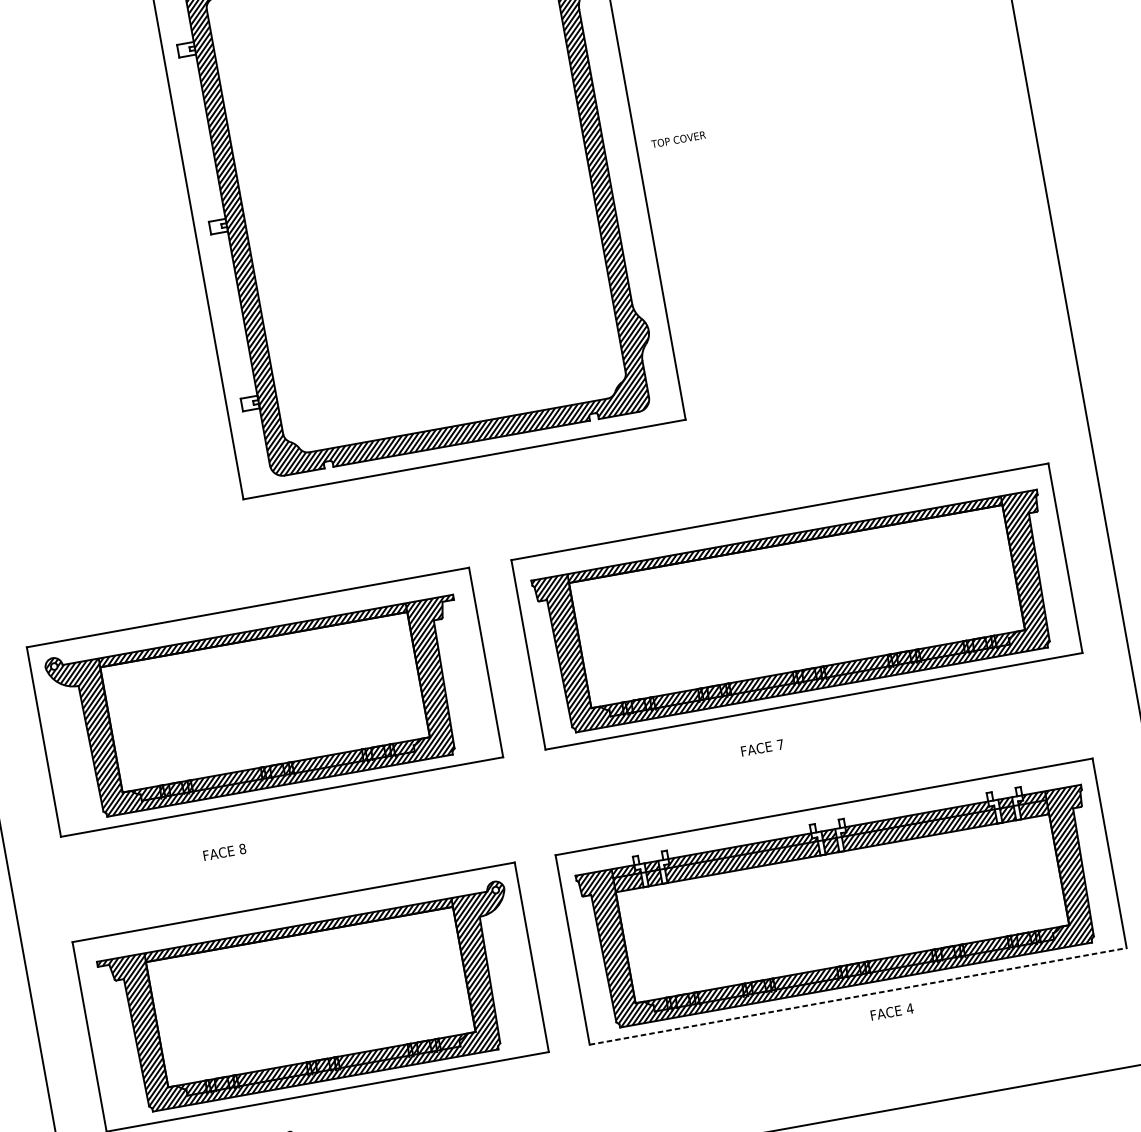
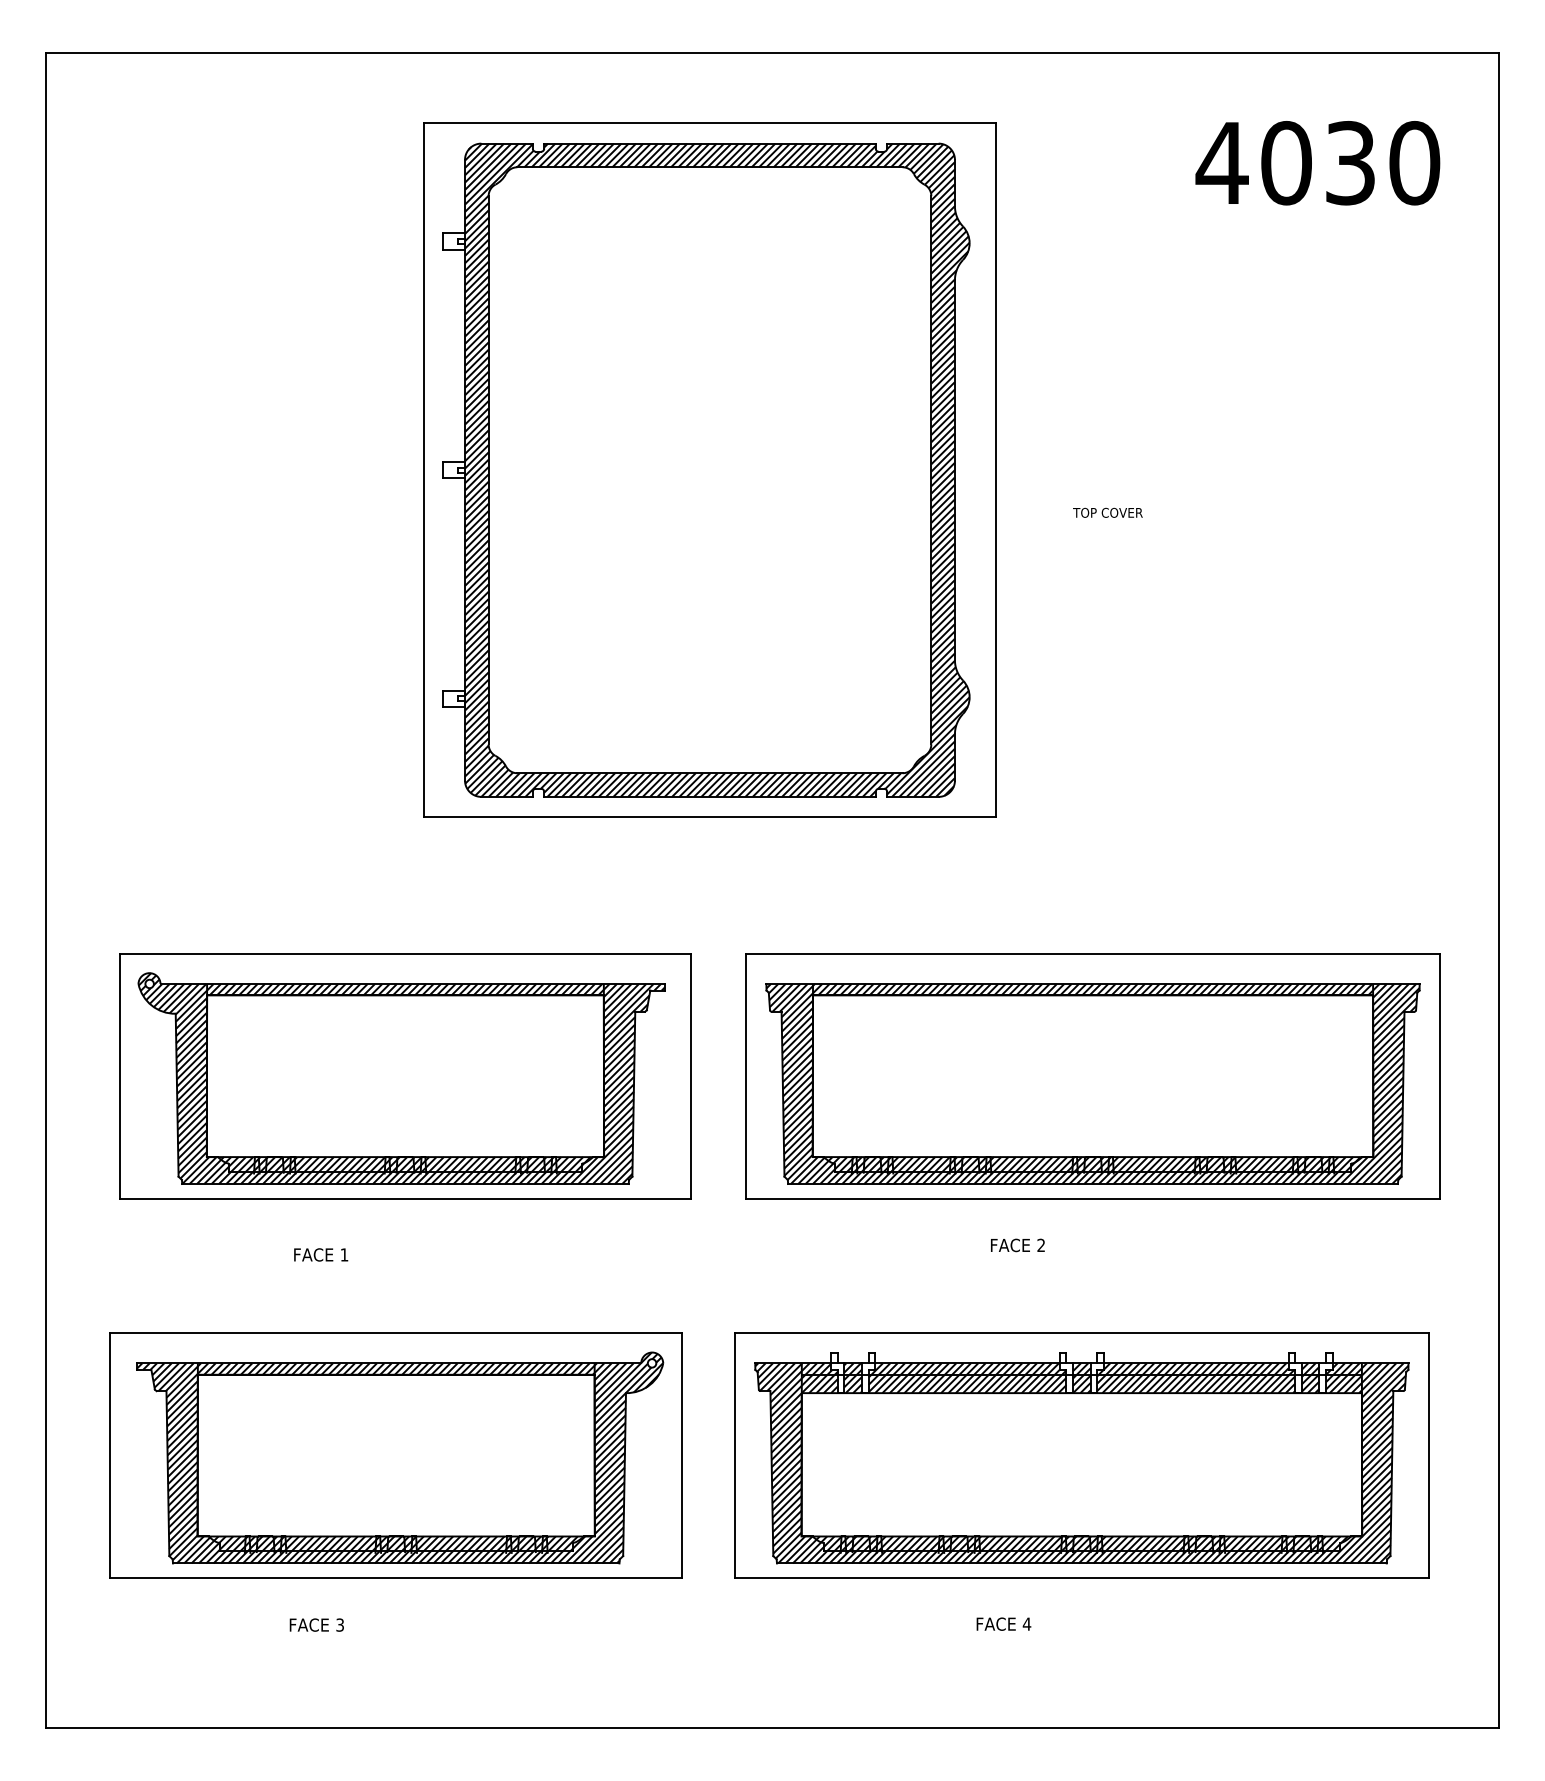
text: (678, 139) -> (1107, 512), moved
text: (779, 744) -> (1040, 1244), 7 -> 2
text: (242, 848) -> (344, 1254), 8 -> 1
line: (858, 996) -> (1082, 1578), dashed -> solid
text: (891, 1011) -> (1003, 1623), moved

